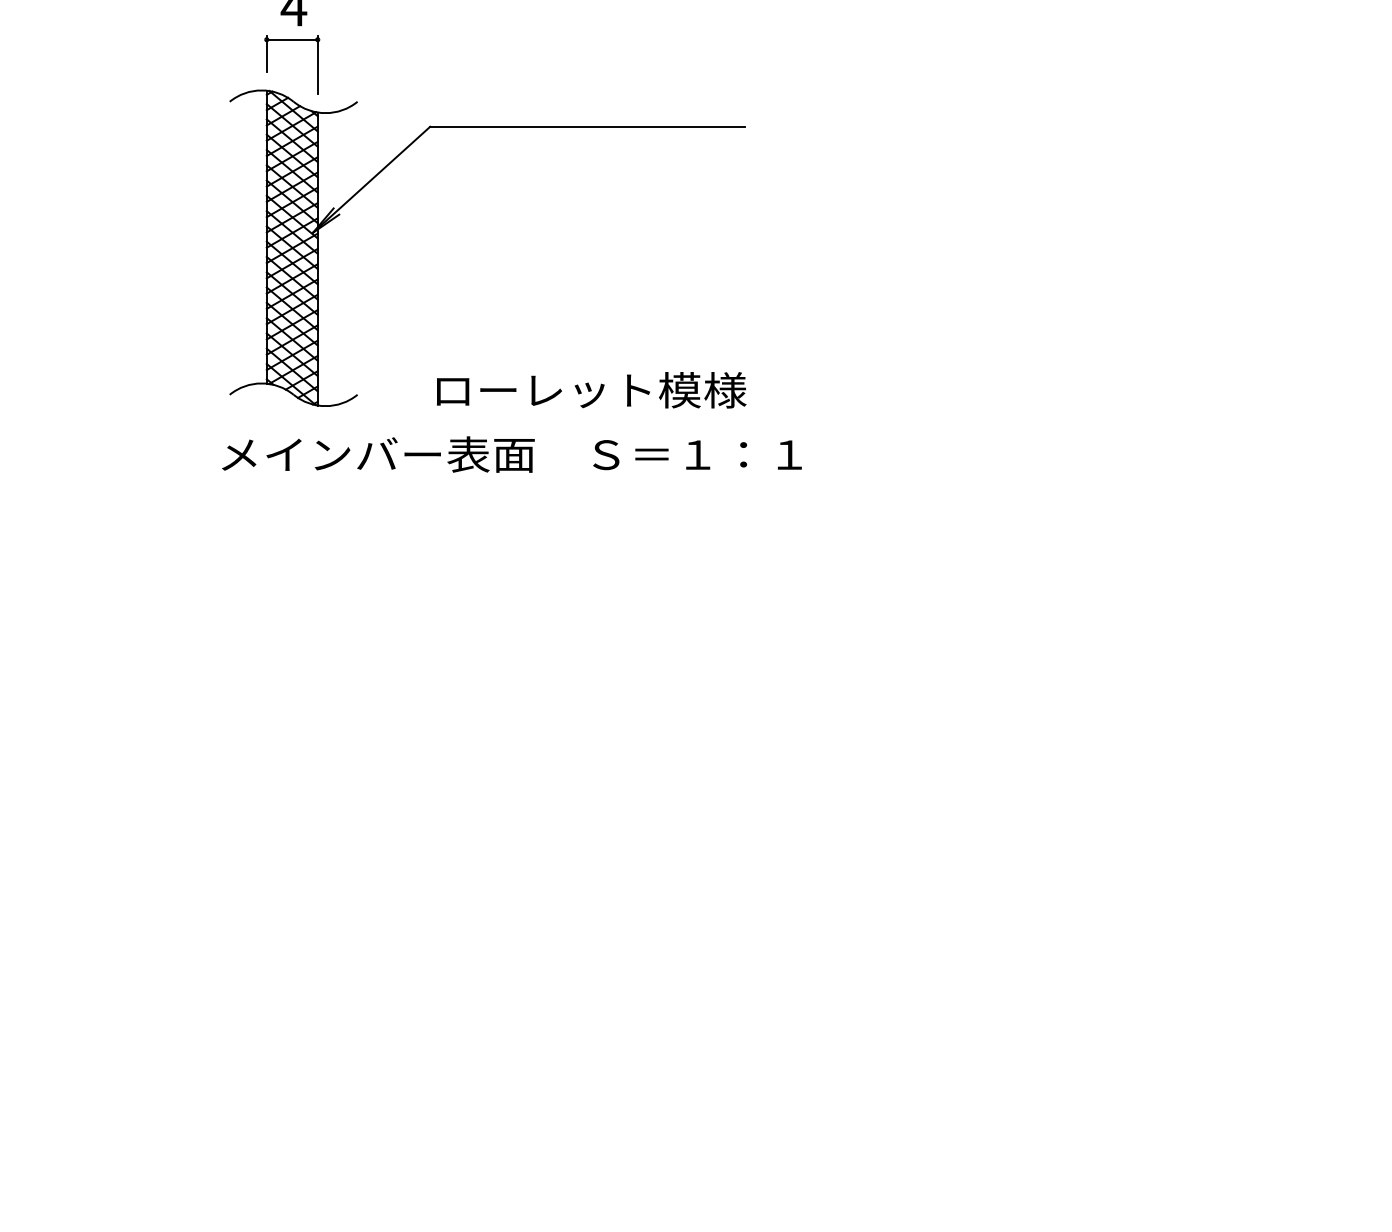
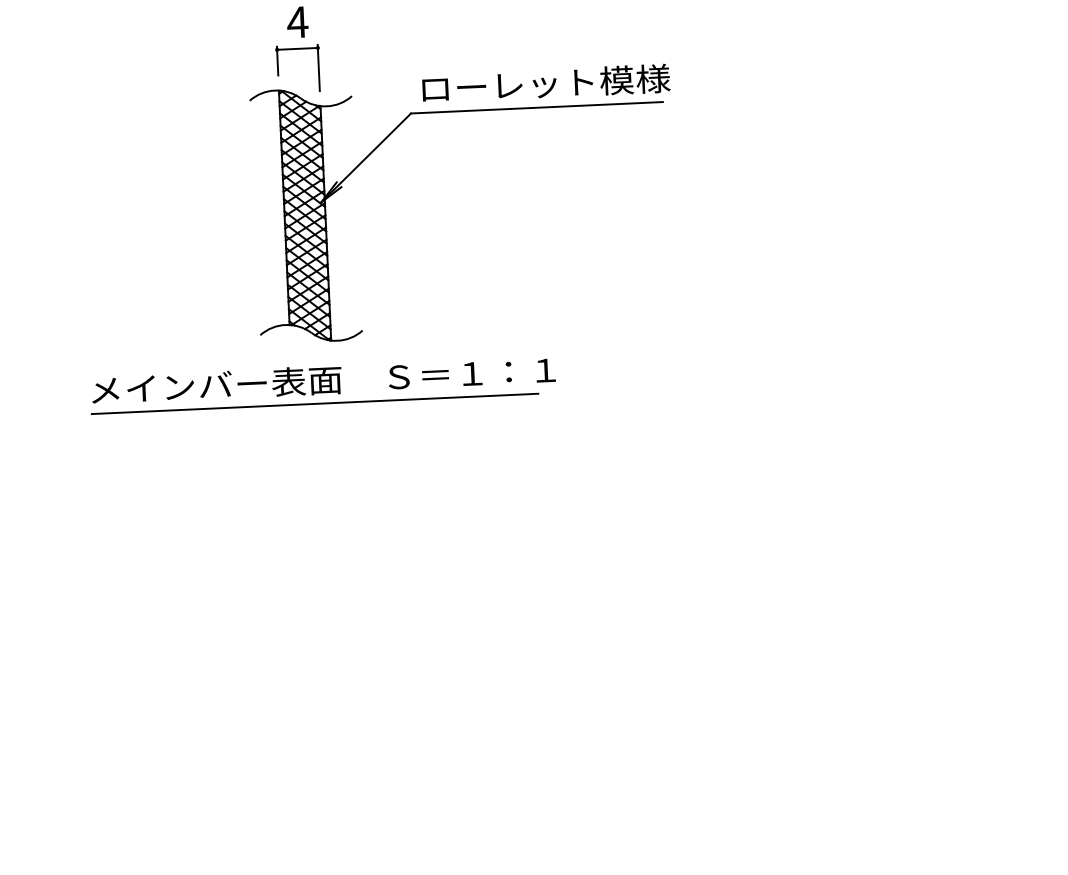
text: (591, 390) -> (546, 83), moved
text: (511, 454) -> (323, 380), moved
line: (294, 483) -> (315, 403), added

